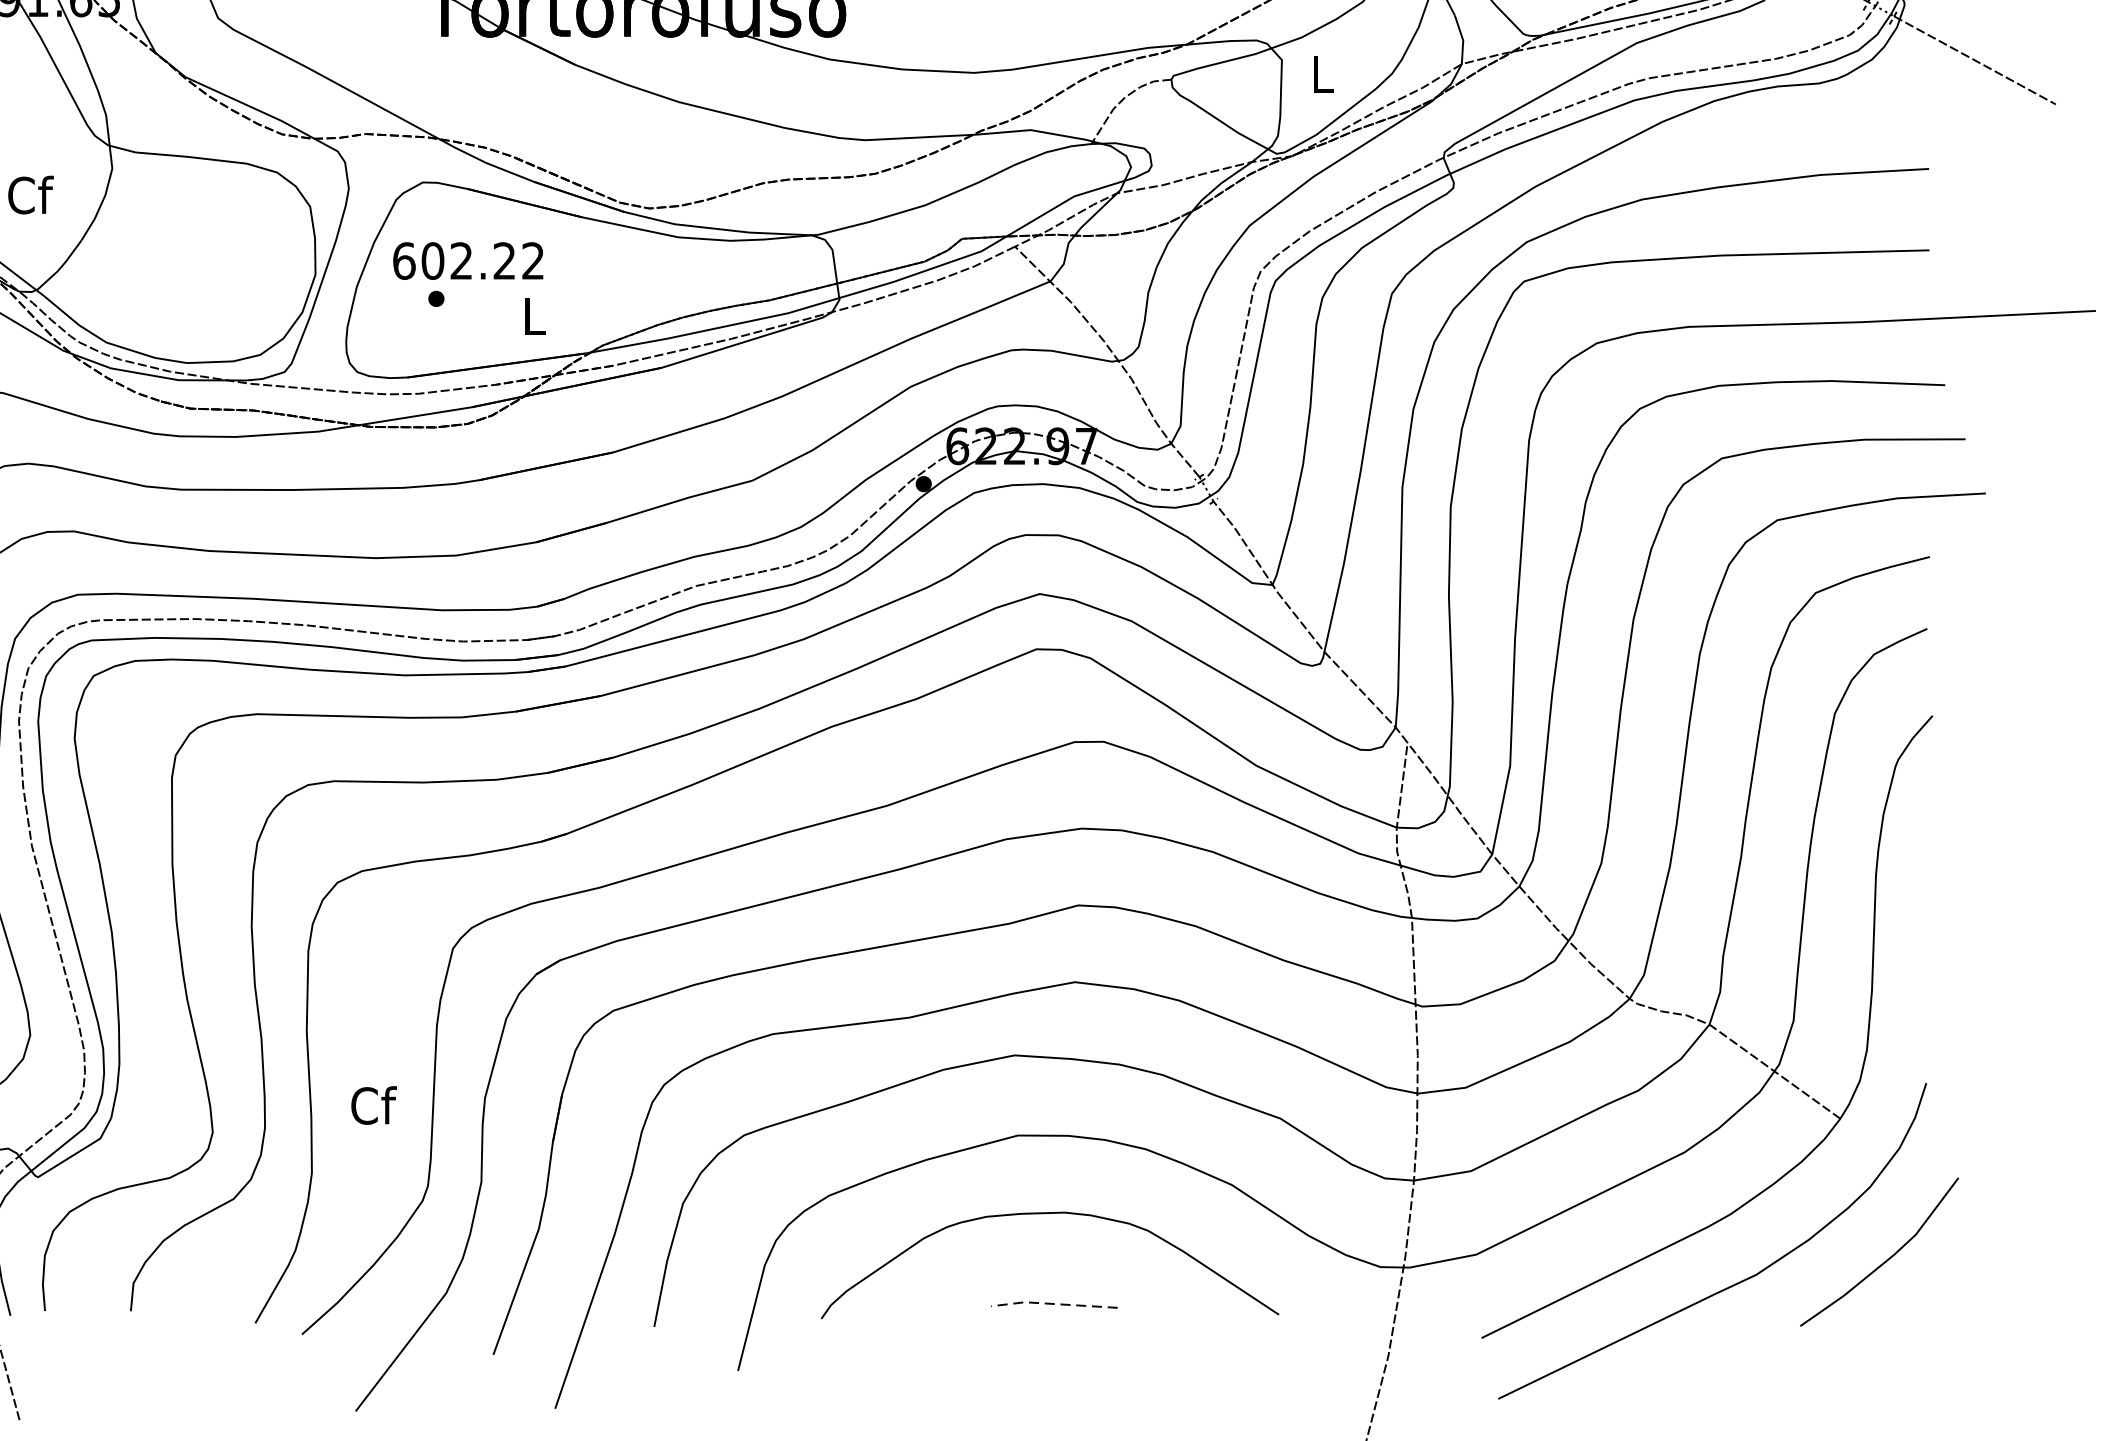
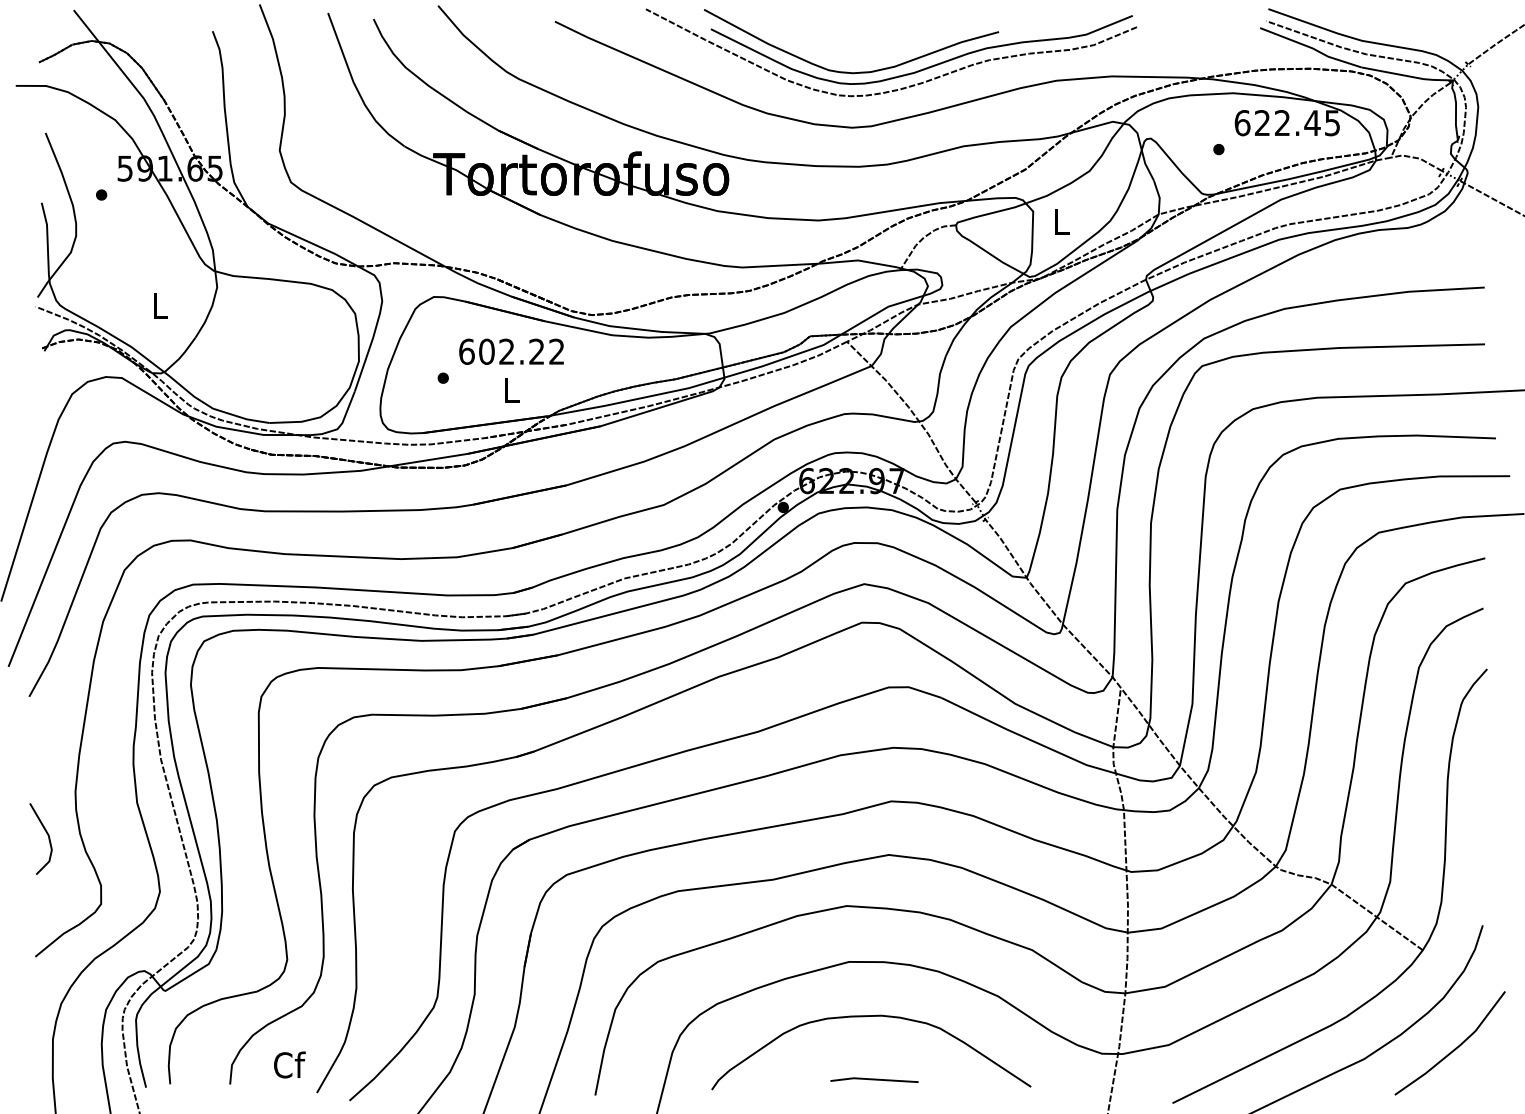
text: (31, 194) -> (160, 305), Cf -> L
text: (468, 260) -> (511, 351), moved
text: (373, 1104) -> (289, 1064), moved
line: (1053, 1304) -> (873, 1079), dashed -> solid

